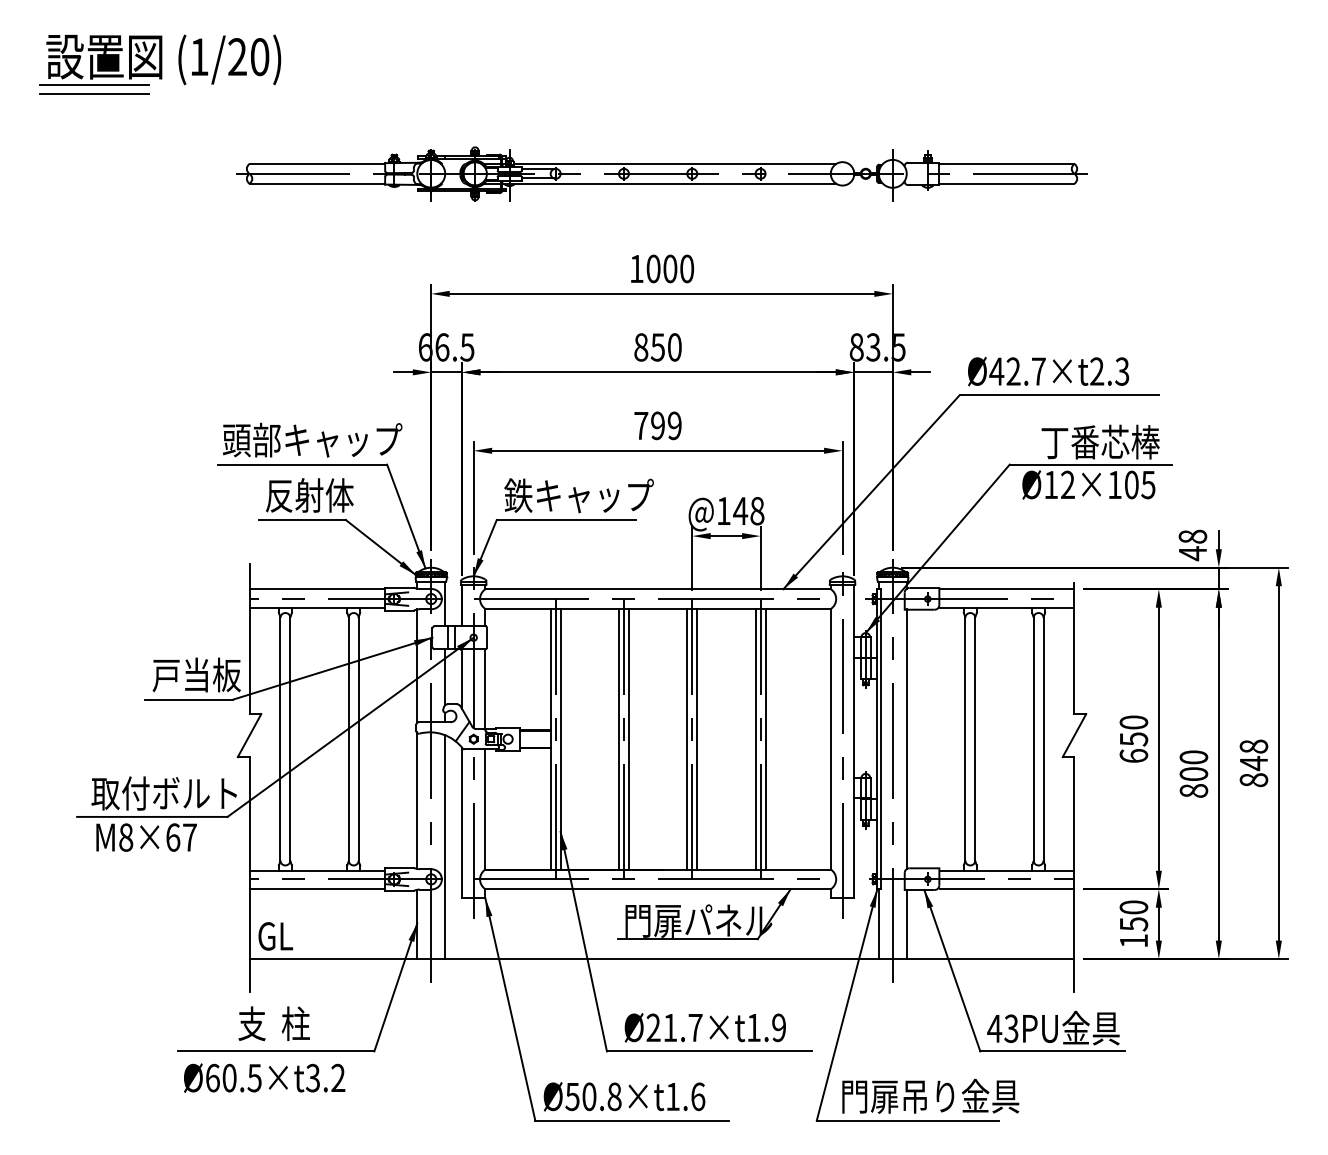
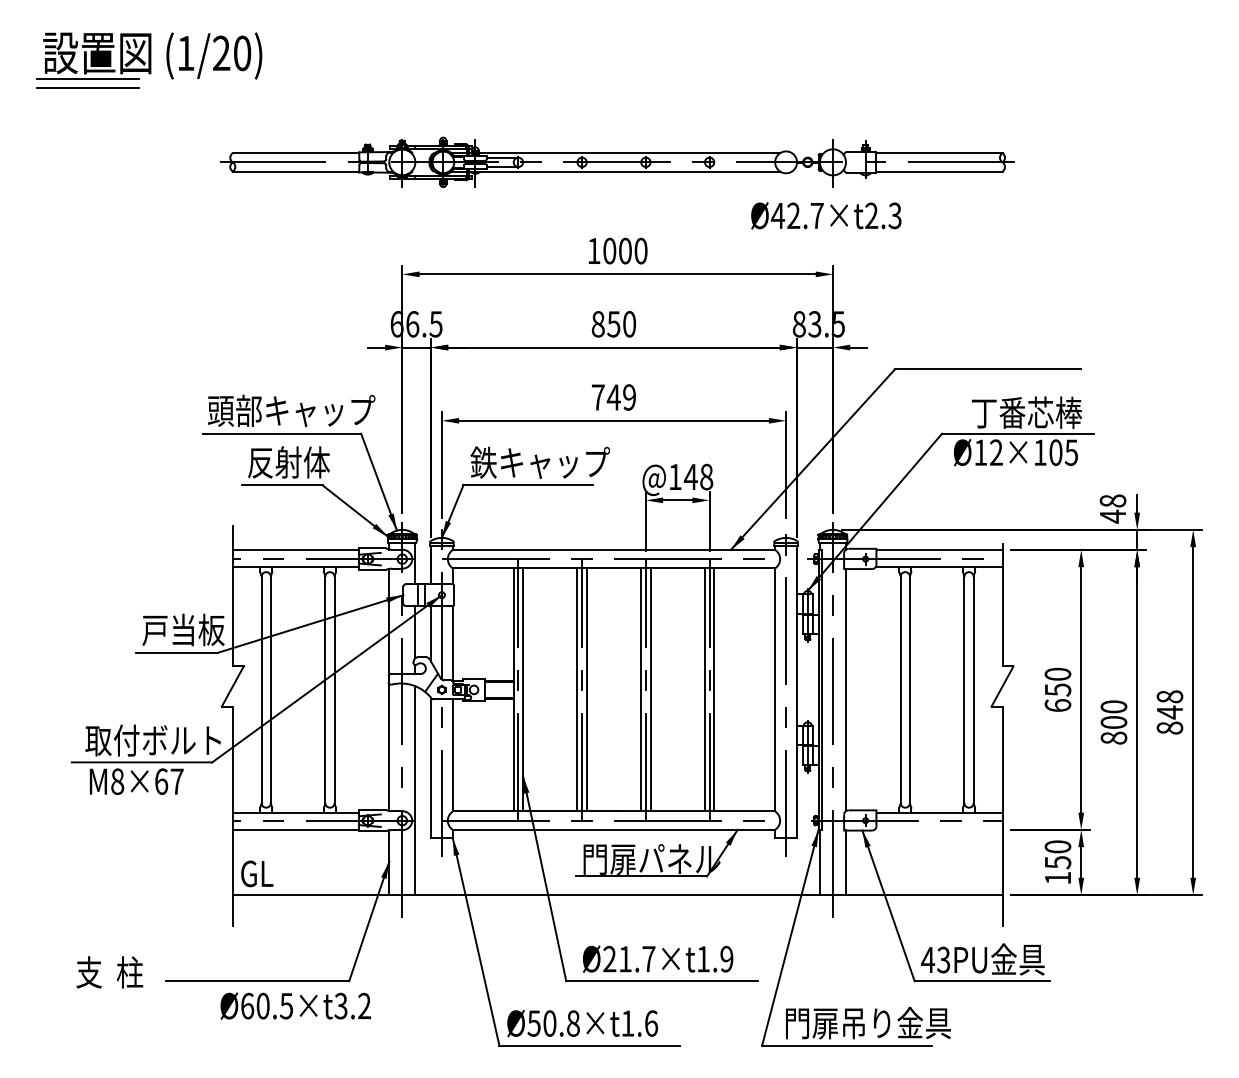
text: (1048, 371) -> (826, 215), moved
text: (657, 425) -> (613, 397), 799 -> 749
line: (1006, 888) -> (939, 829), removed
text: (273, 1023) -> (109, 972), moved
text: (264, 1077) -> (295, 1005), moved

